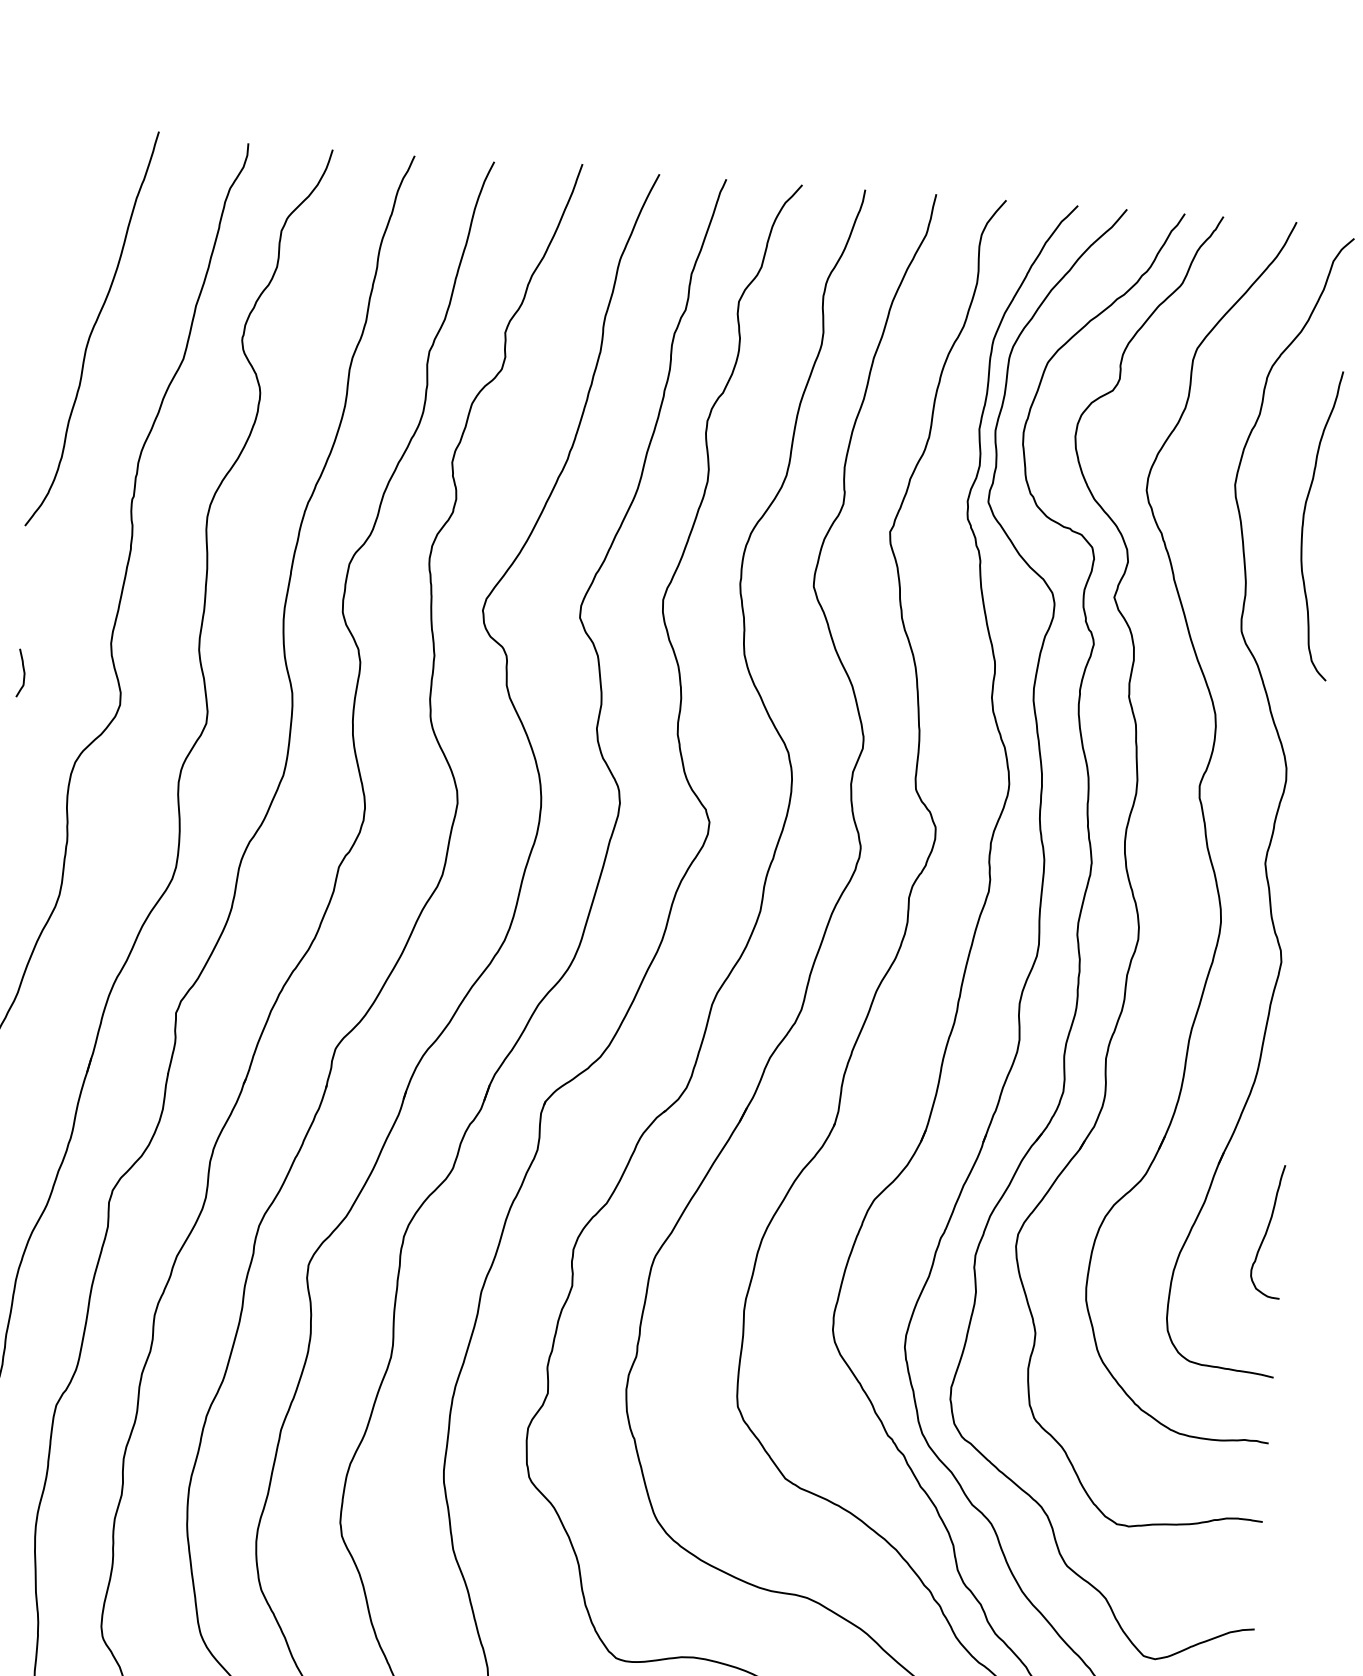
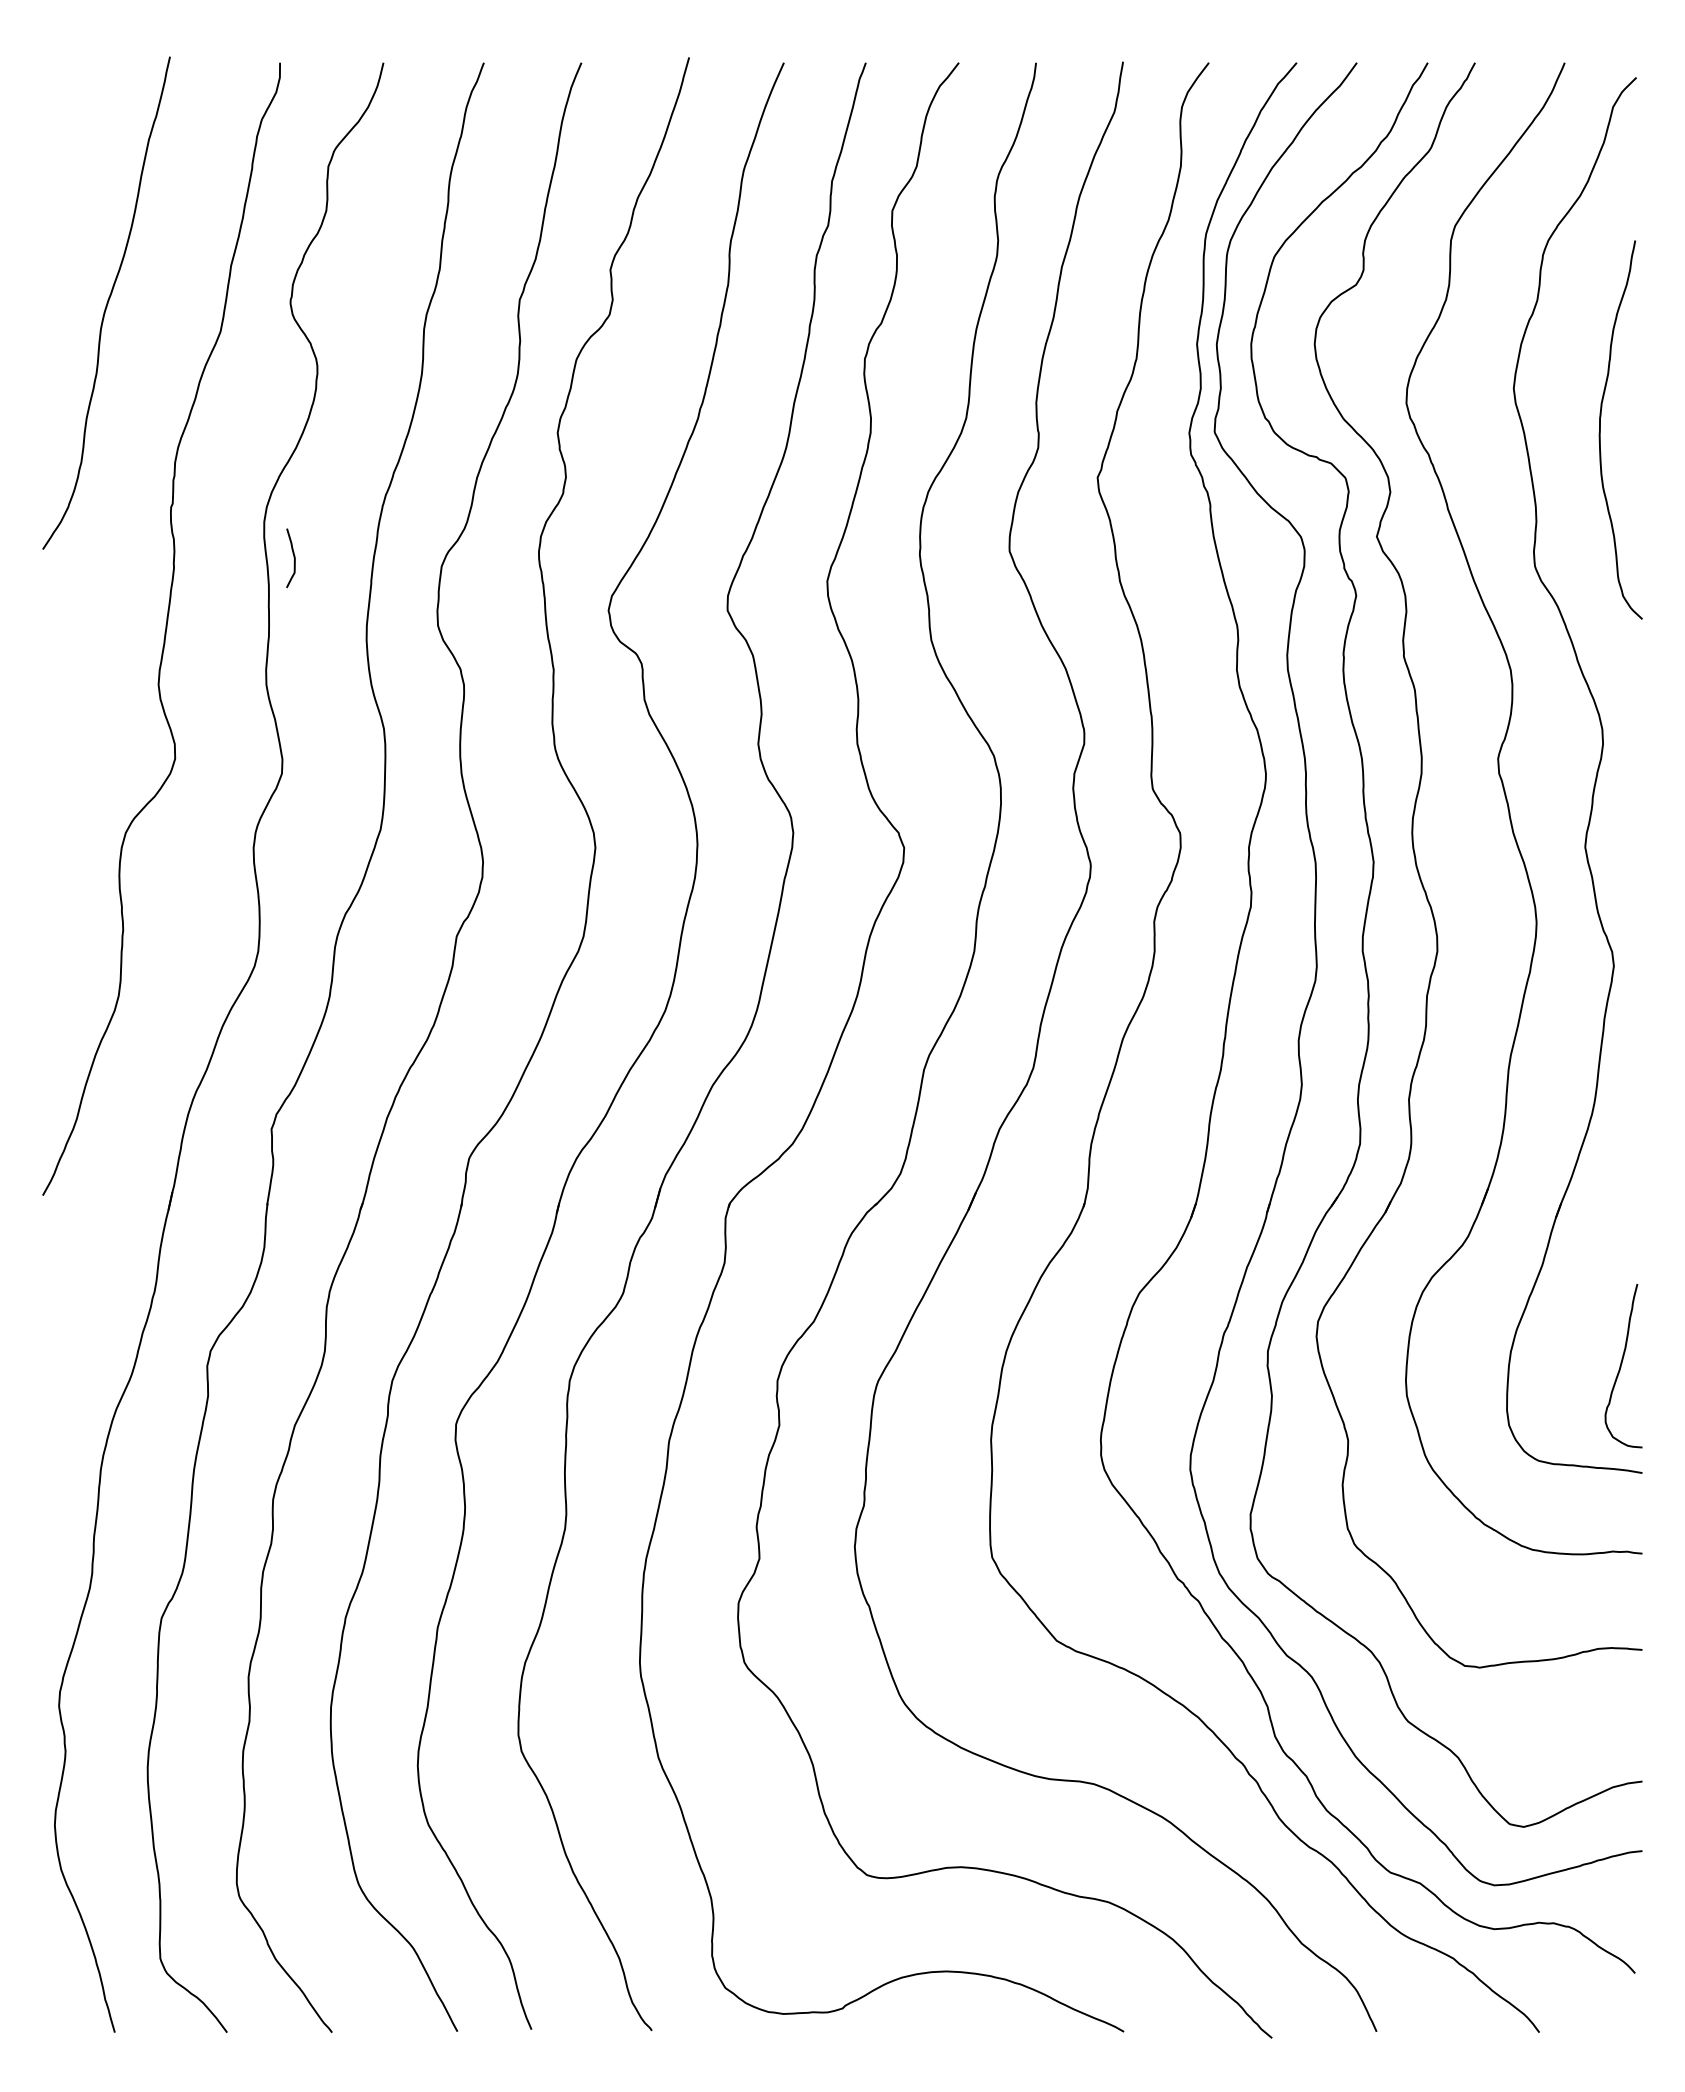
curve: (23, 672) -> (293, 557), moved
curve: (1267, 1231) -> (1621, 1366), moved

